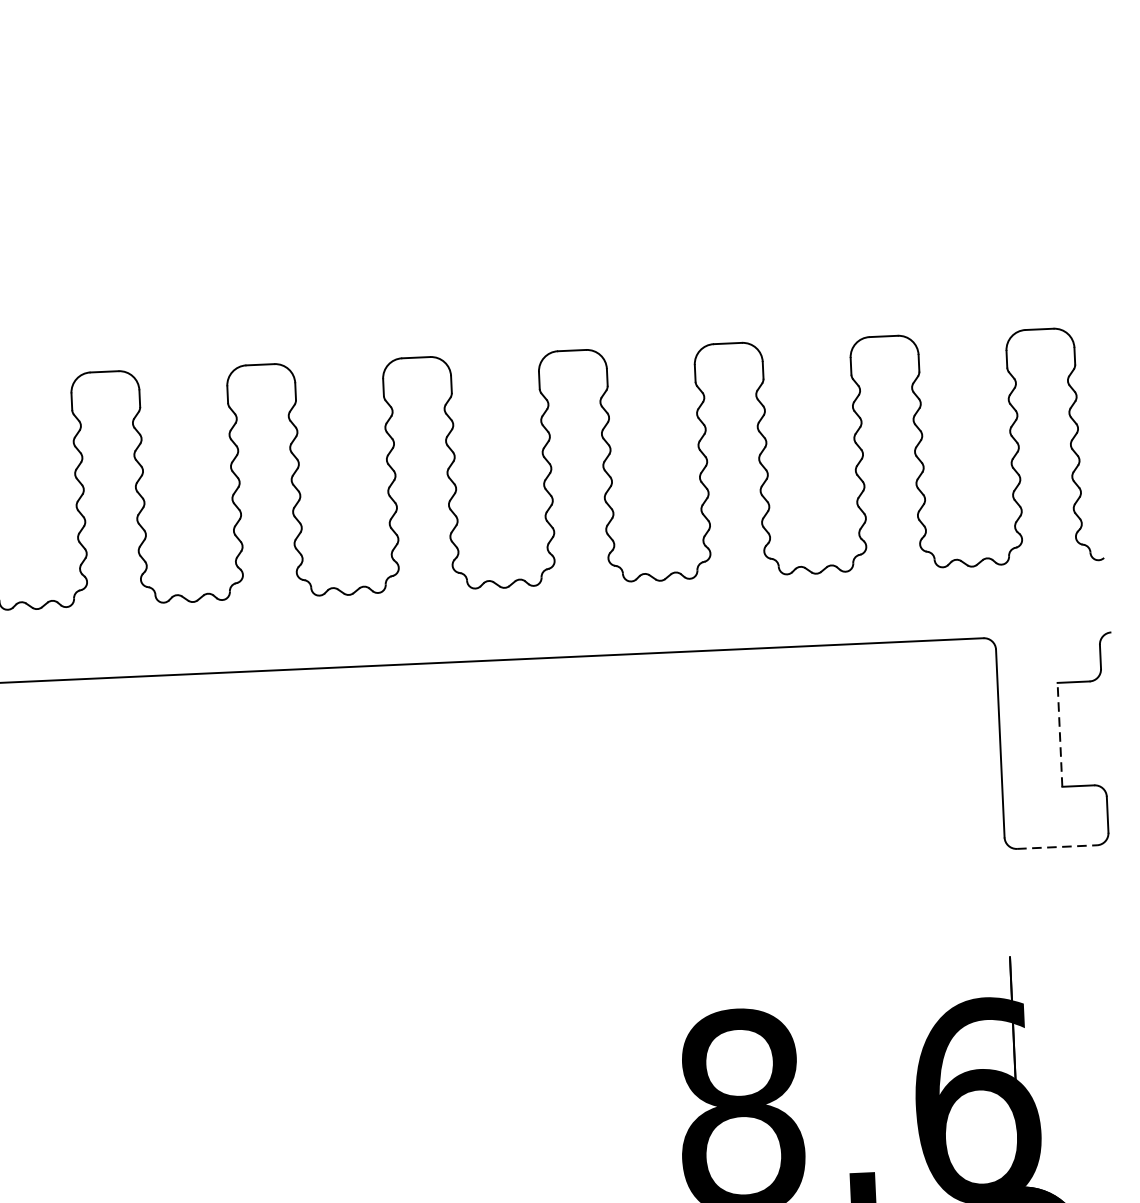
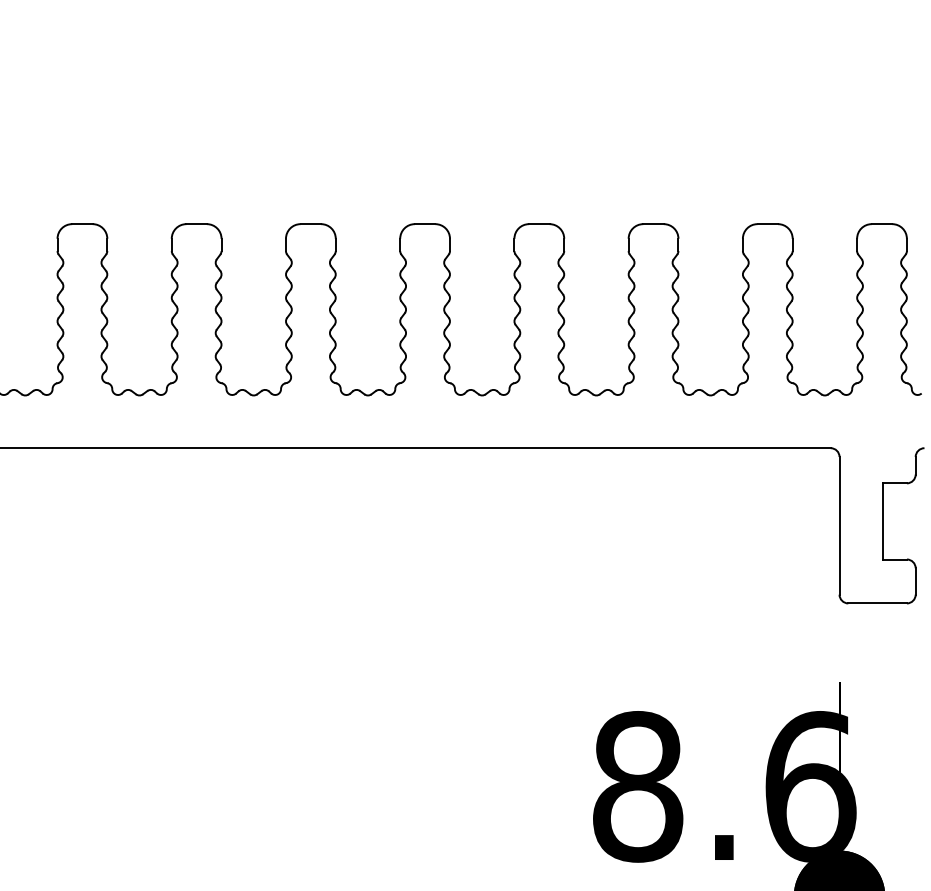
line: (1059, 733) -> (883, 520), dashed -> solid
line: (1058, 847) -> (878, 603), dashed -> solid

